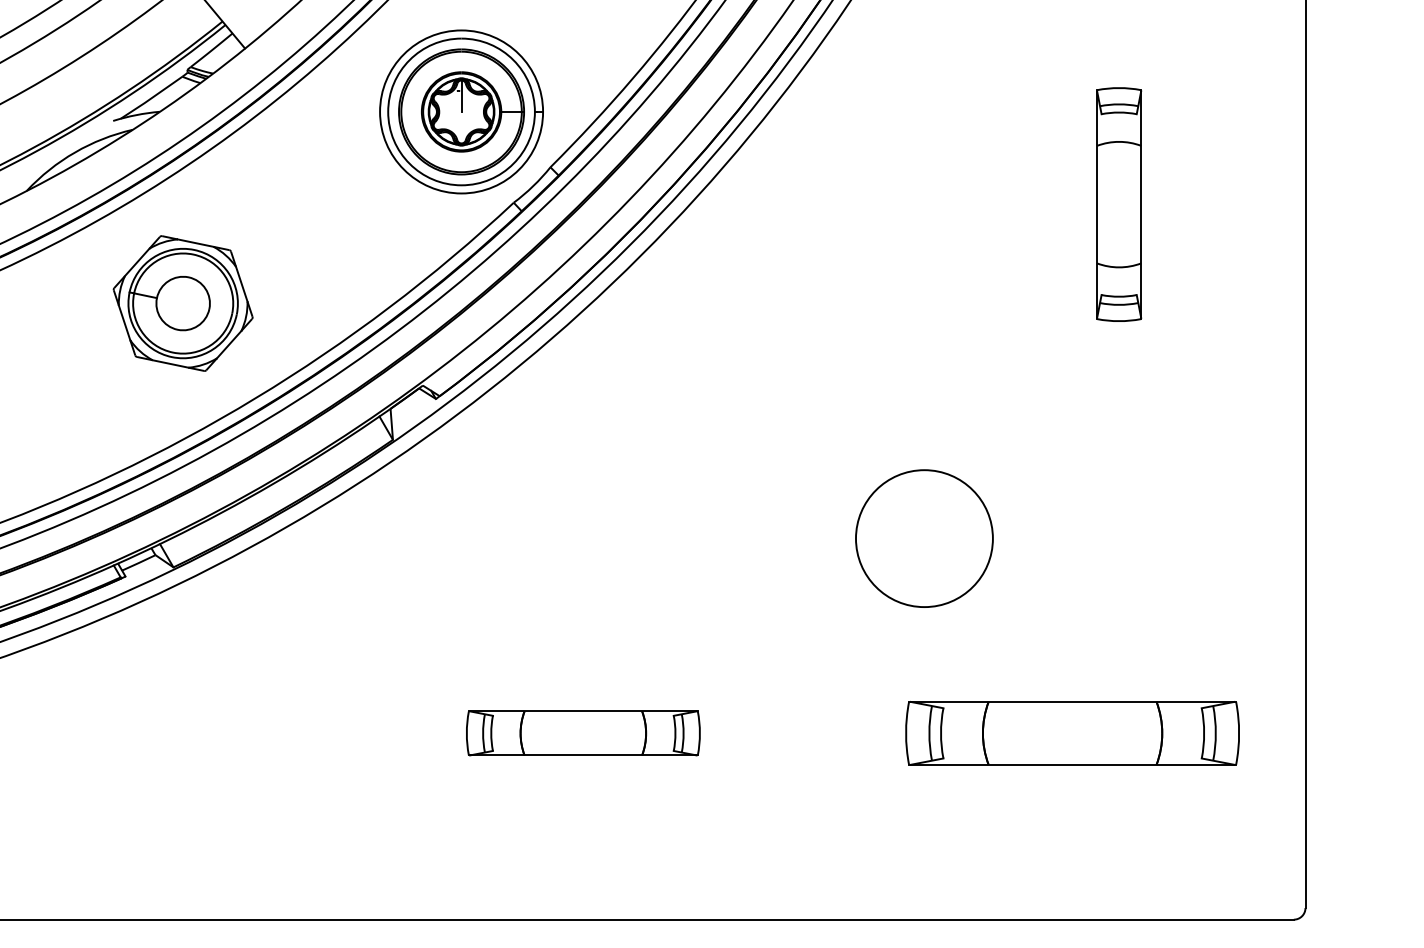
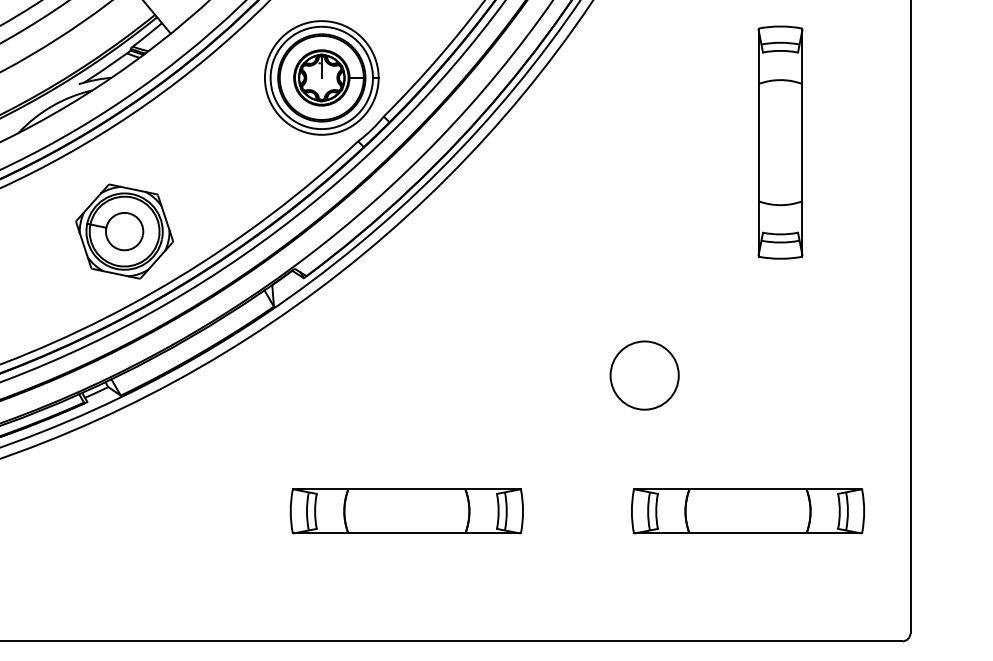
part: (1119, 204) -> (780, 142), size x1.43
part: (183, 303) -> (124, 231), moved
circle: (924, 538) -> (644, 375), size x0.71
part: (582, 733) -> (406, 511), size x1.43

